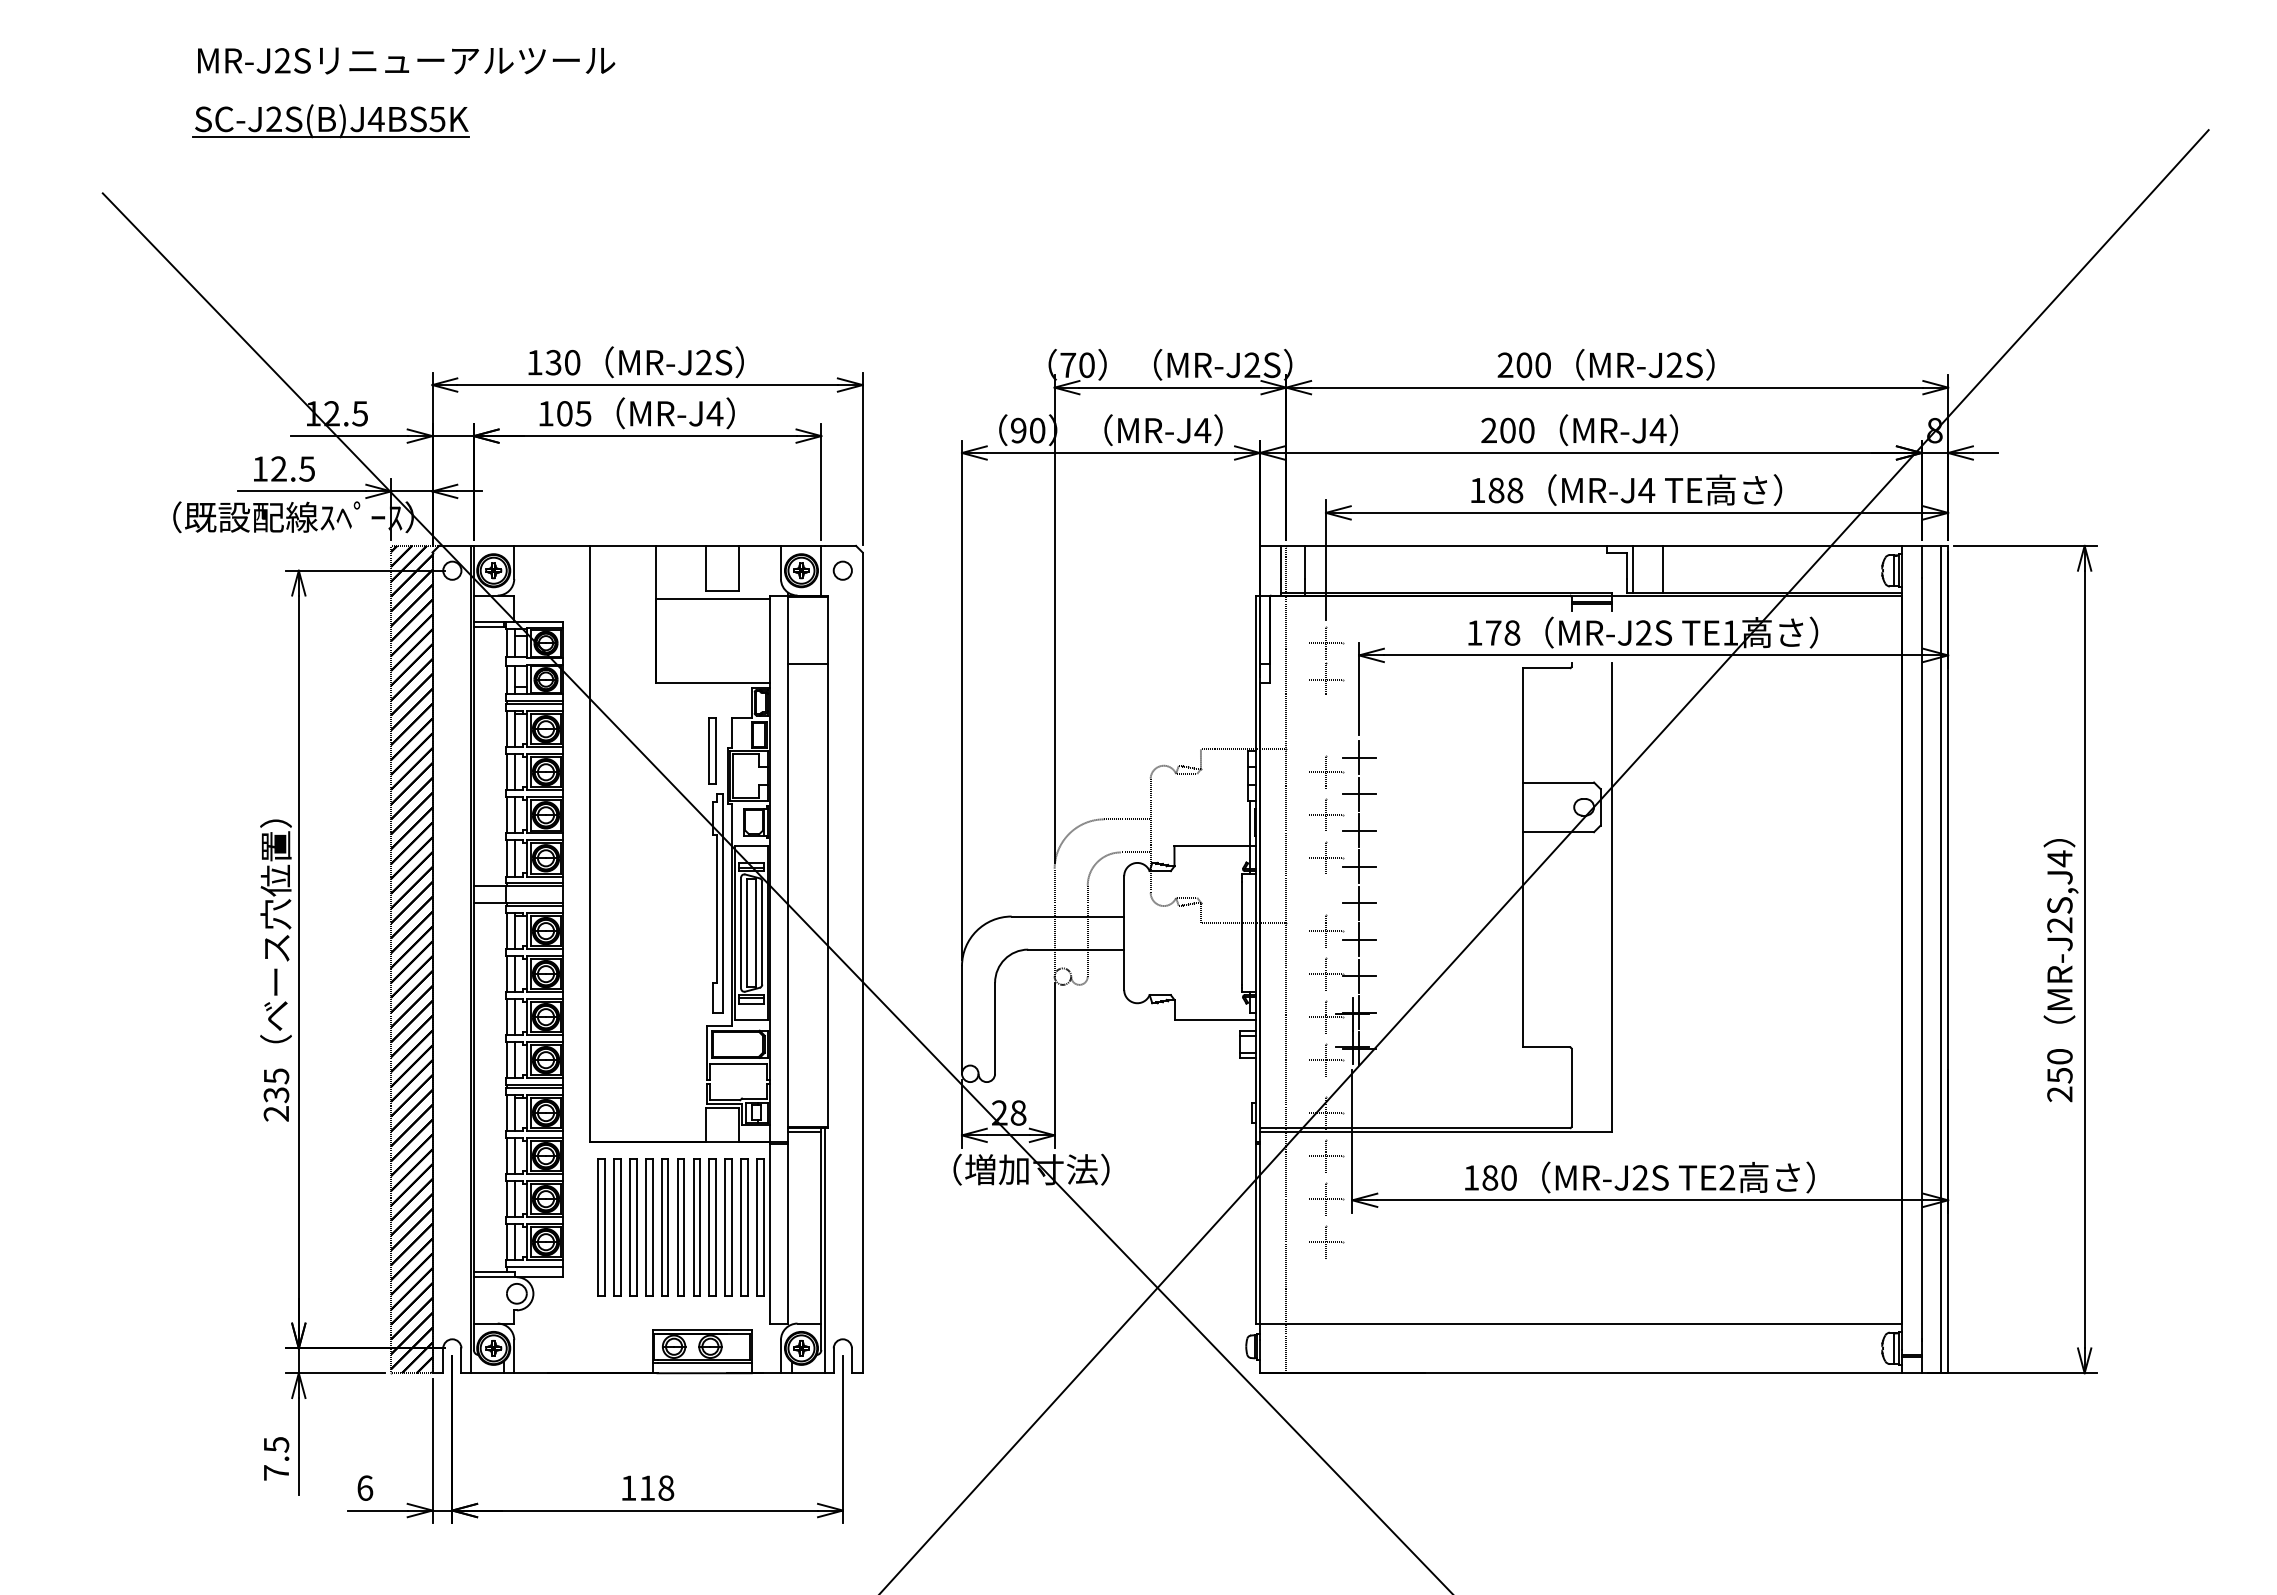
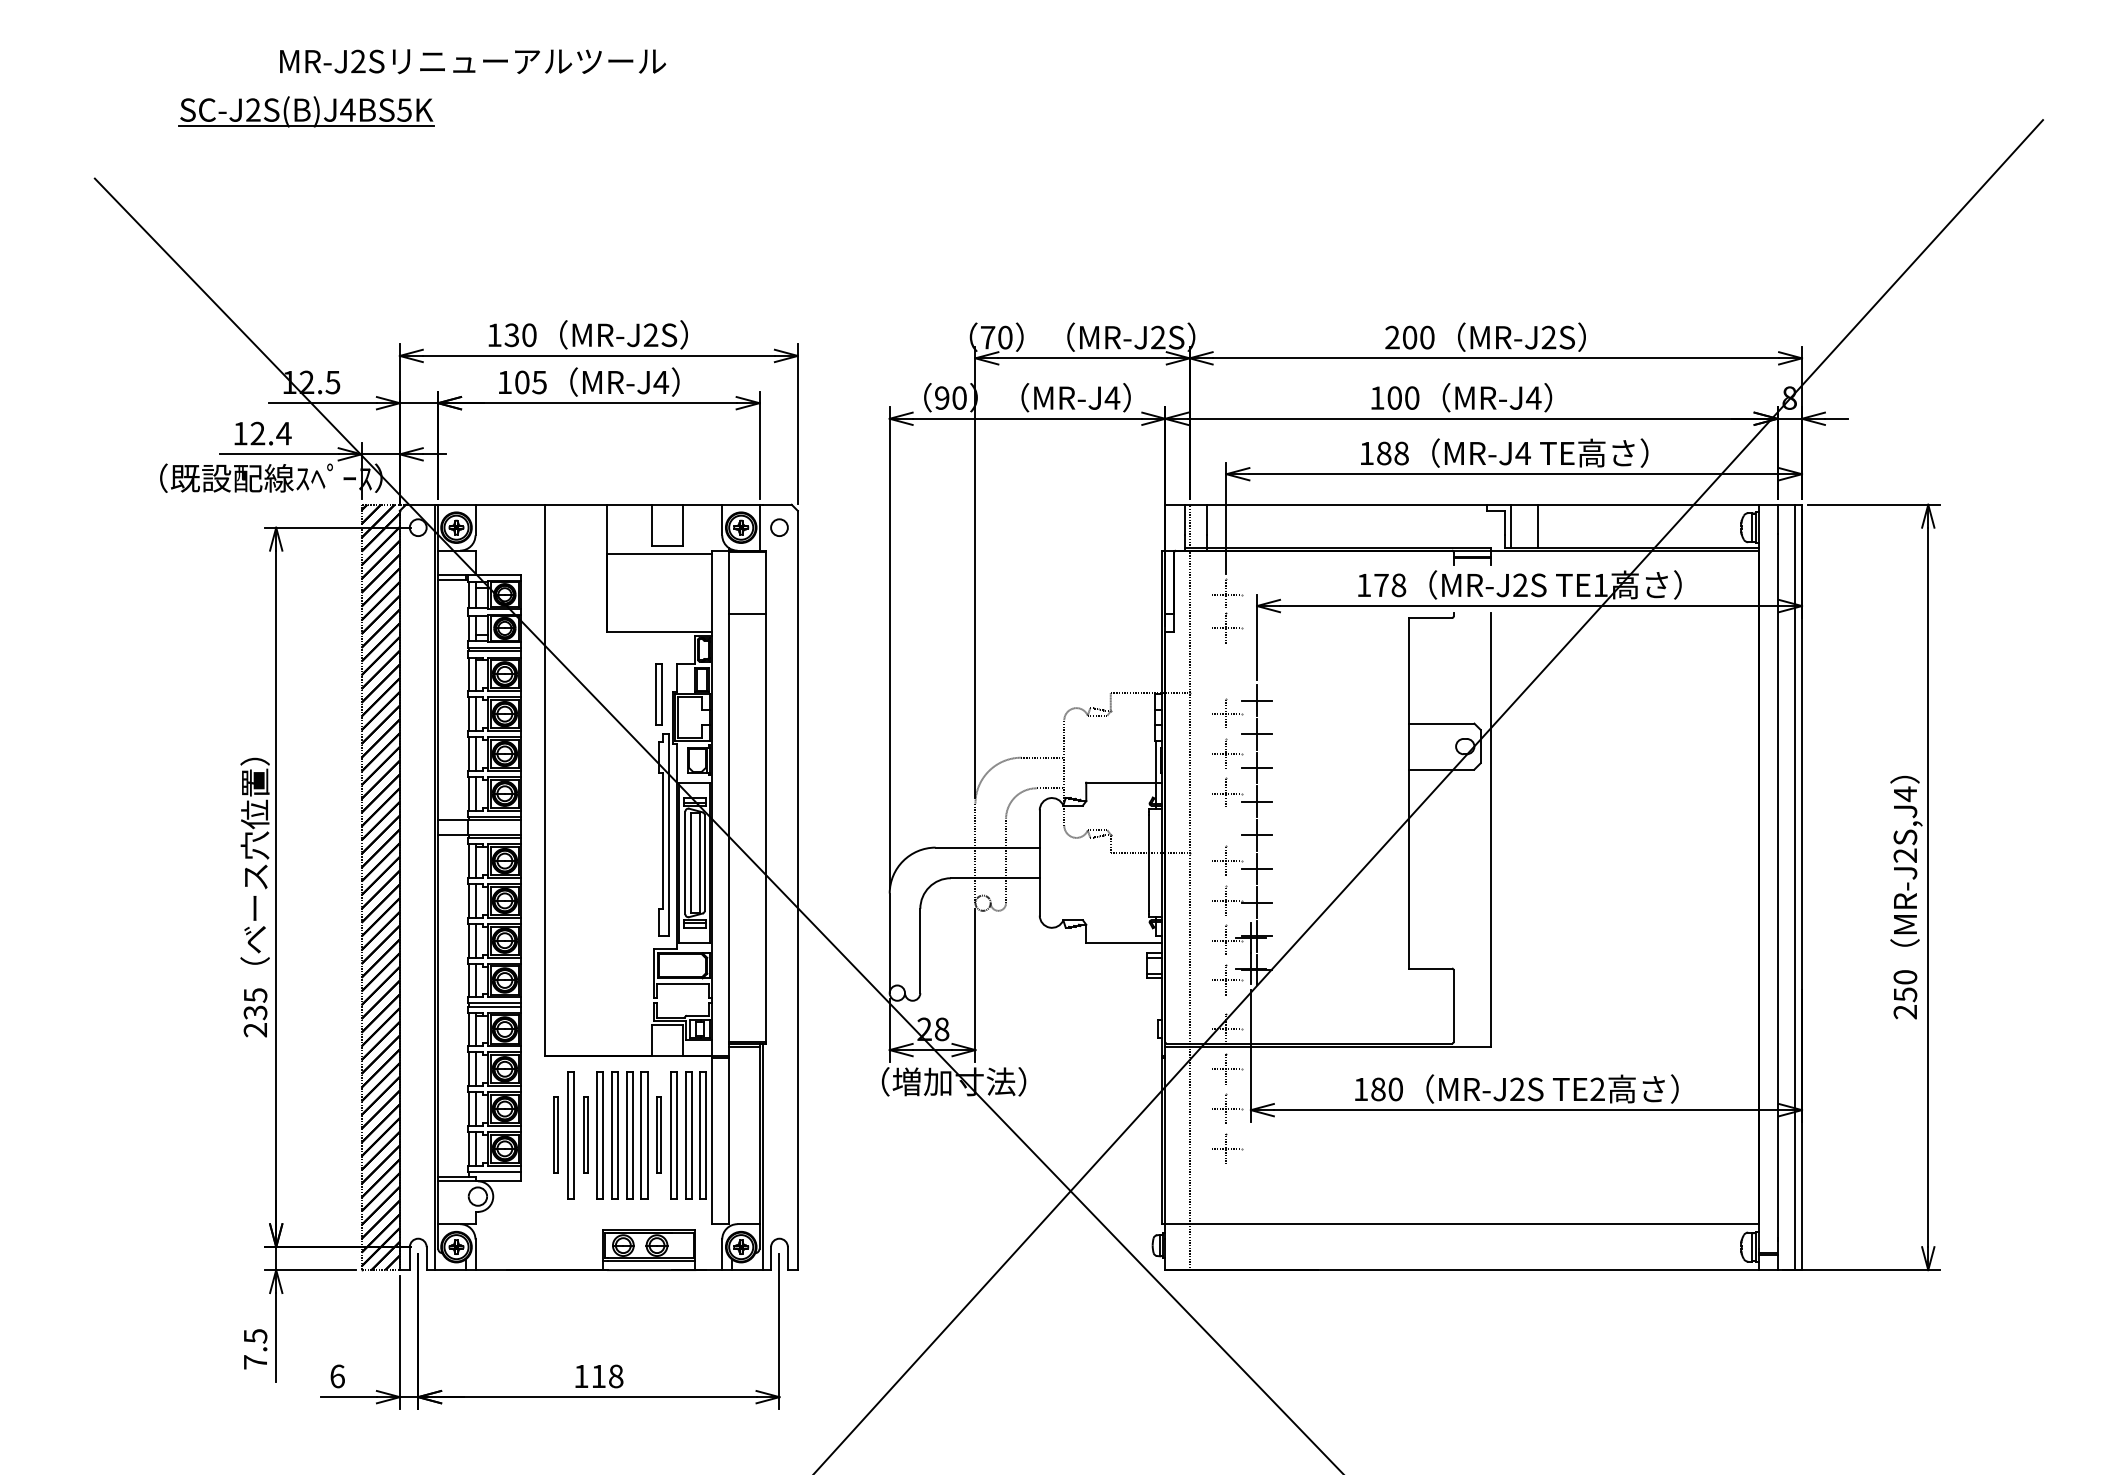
text: (406, 60) -> (472, 61), moved
text: (1488, 429) -> (1376, 397), 200 -> 100
text: (306, 468) -> (283, 433), 12.5 -> 12.4
part: (601, 1227) -> (556, 1135), size x0.6
part: (633, 1227) -> (585, 1135), size x0.6
part: (712, 1227) -> (658, 1135), size x0.6

